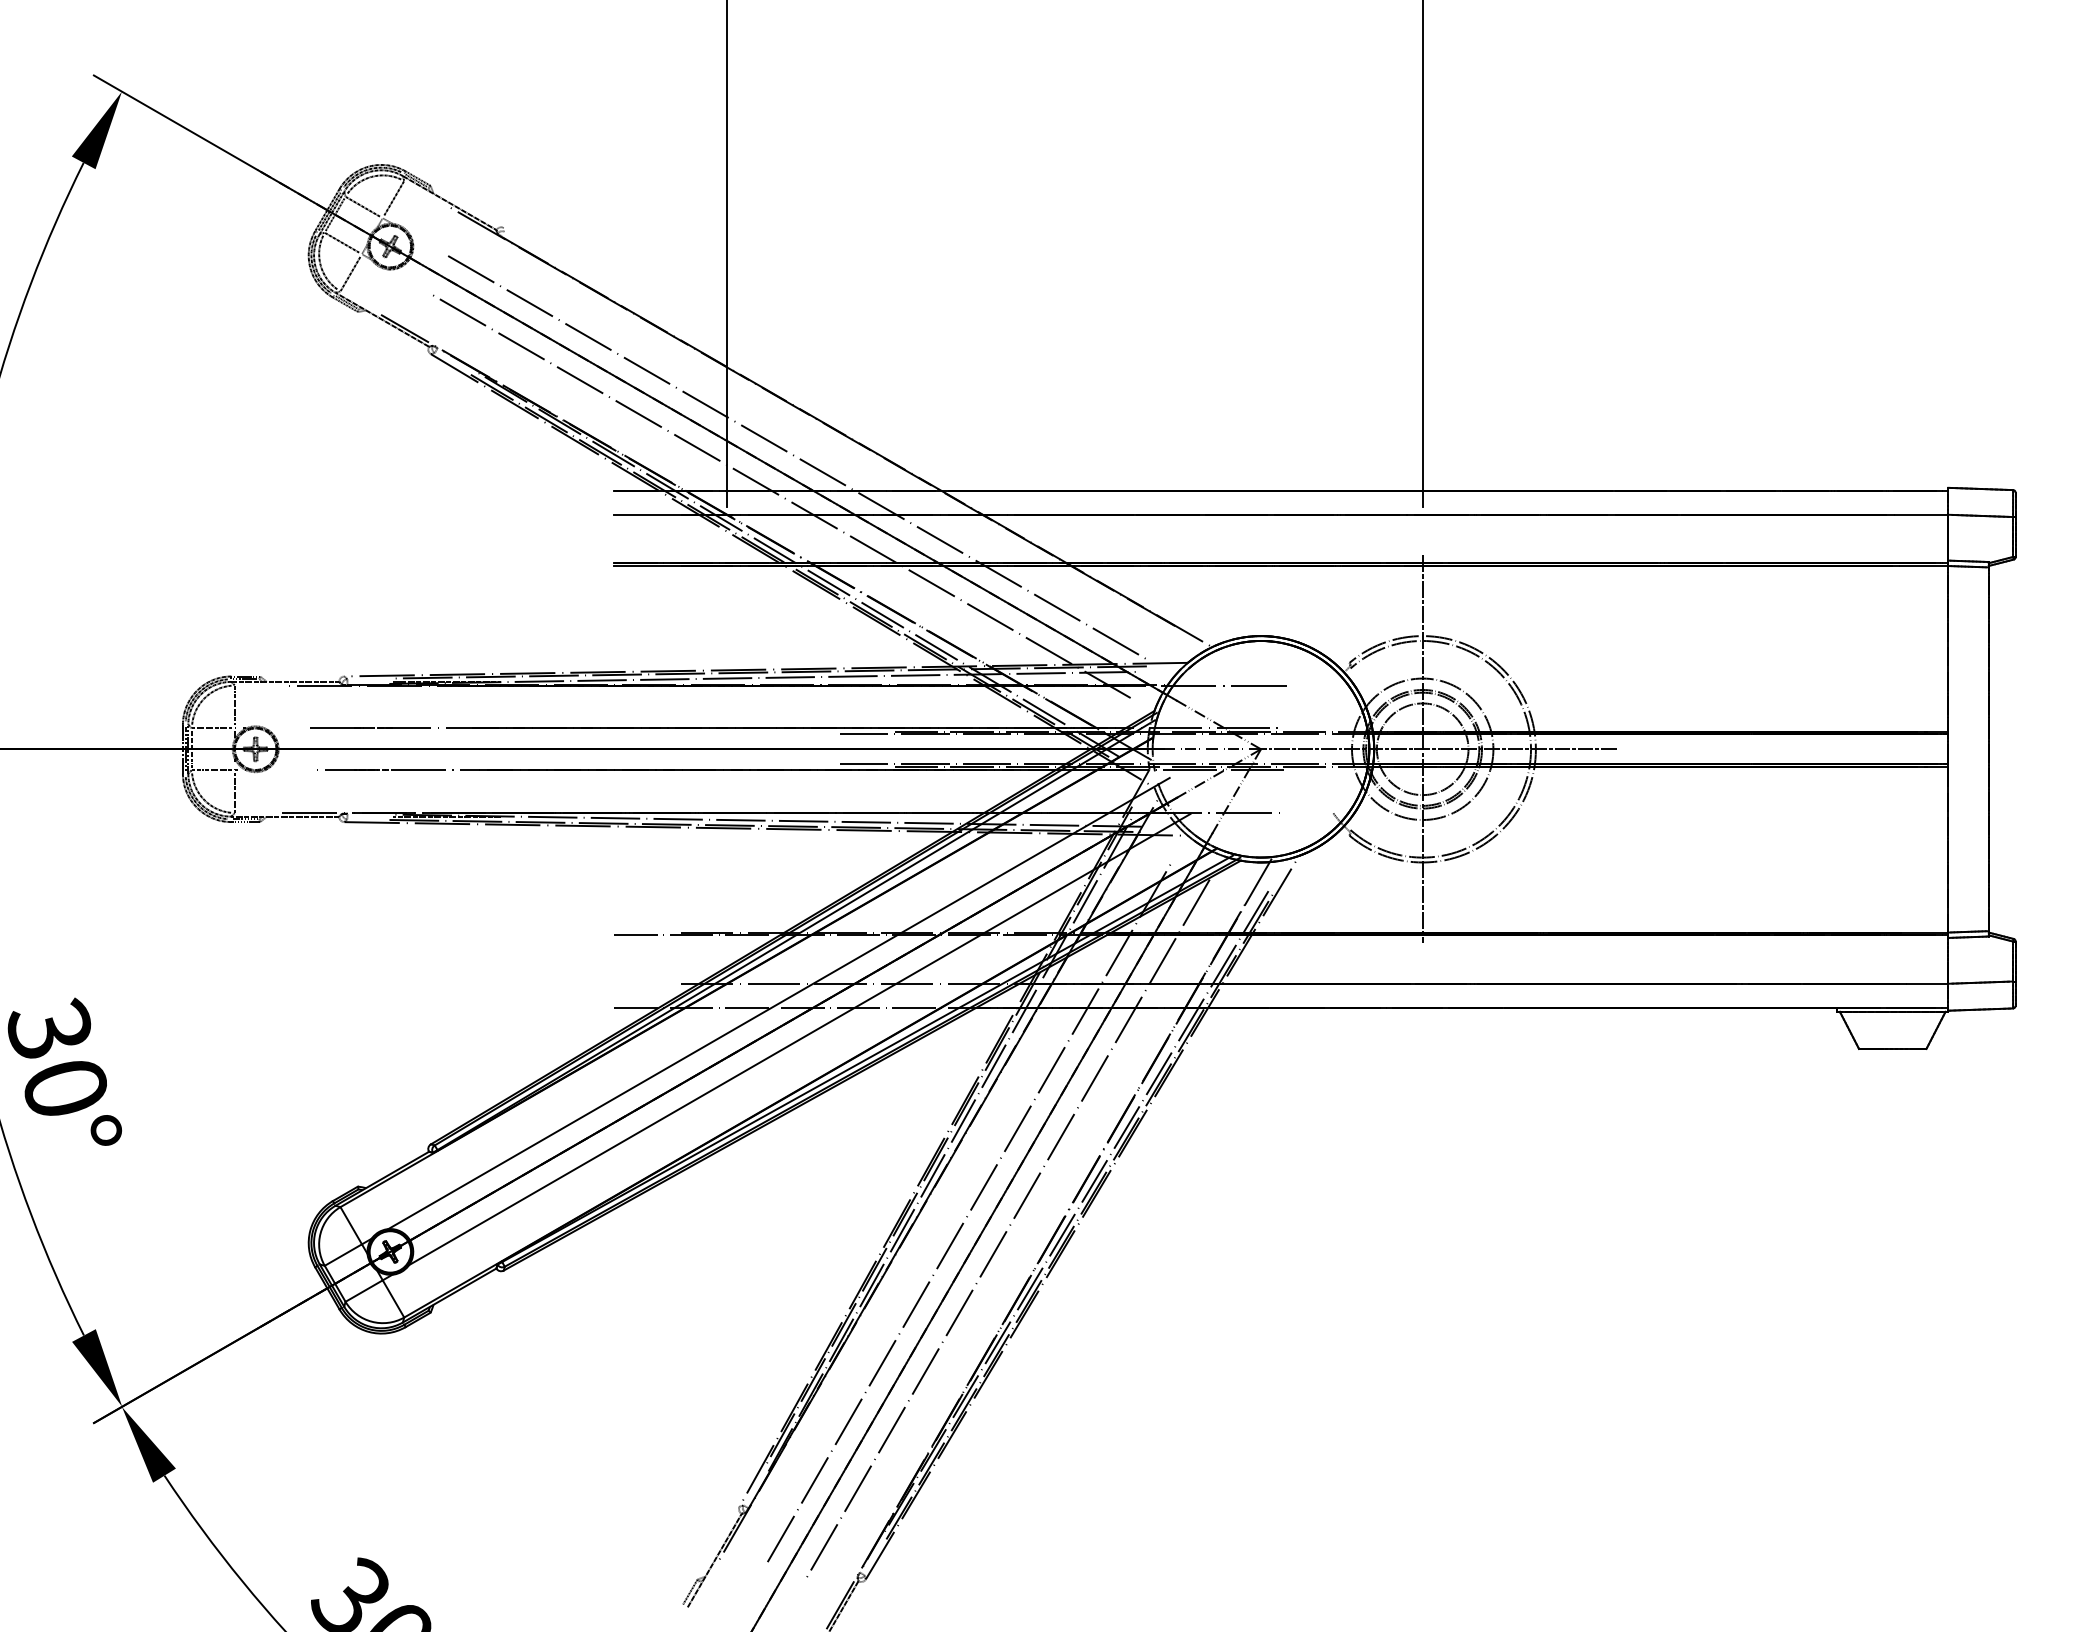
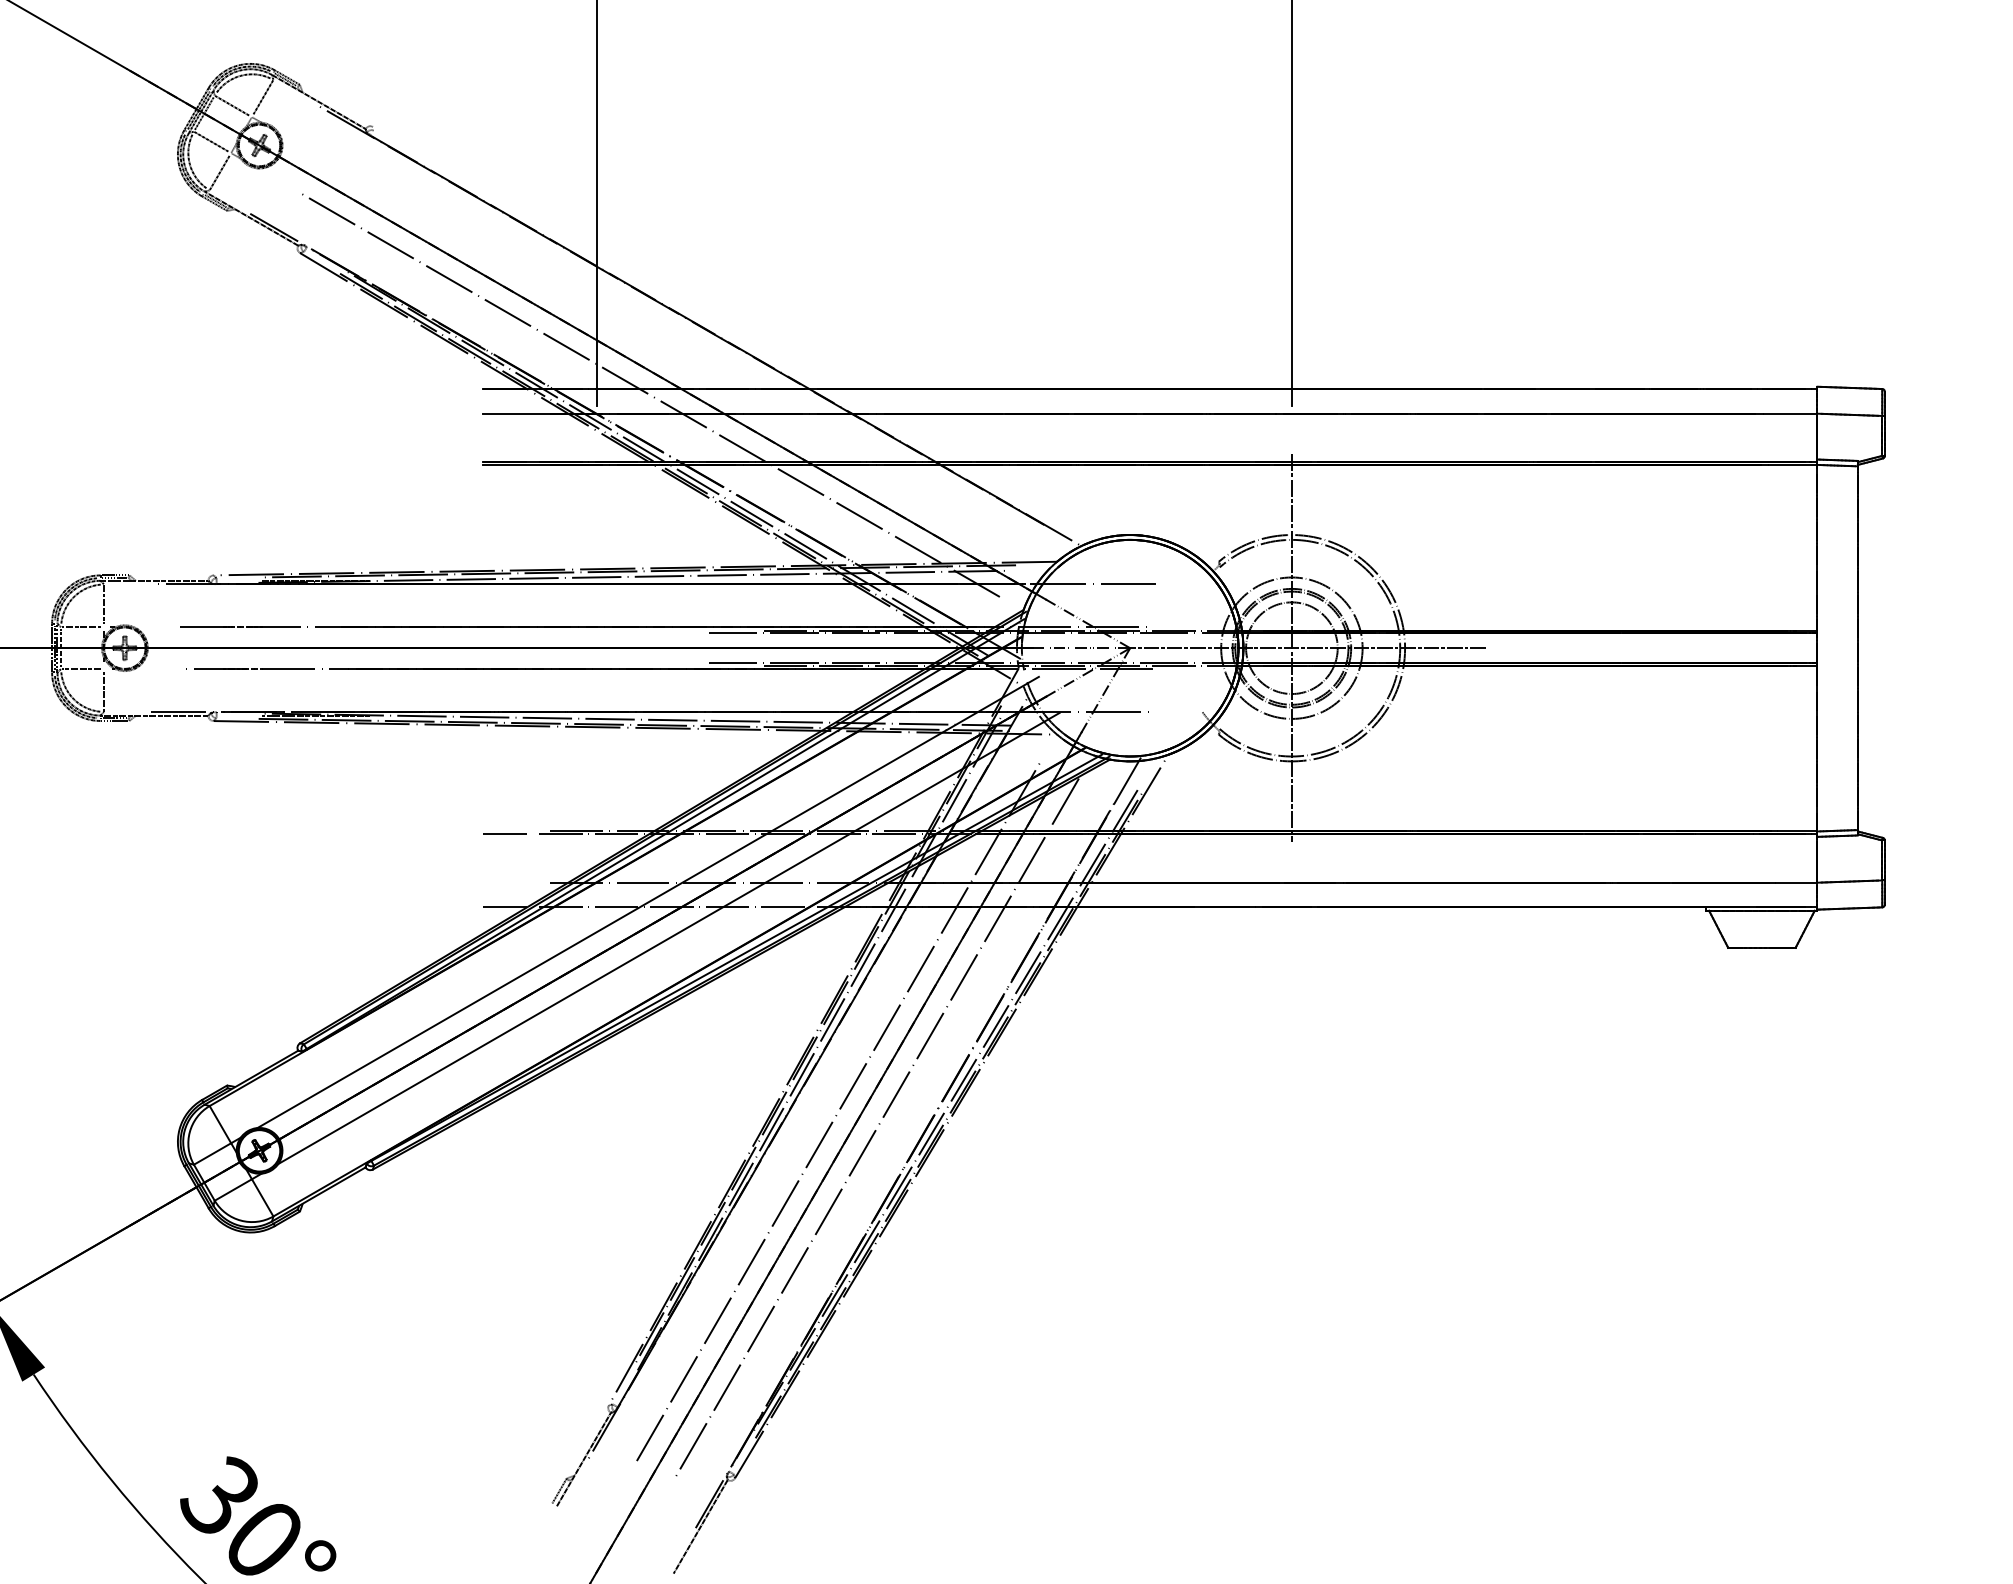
line: (799, 458) -> (668, 357), removed

